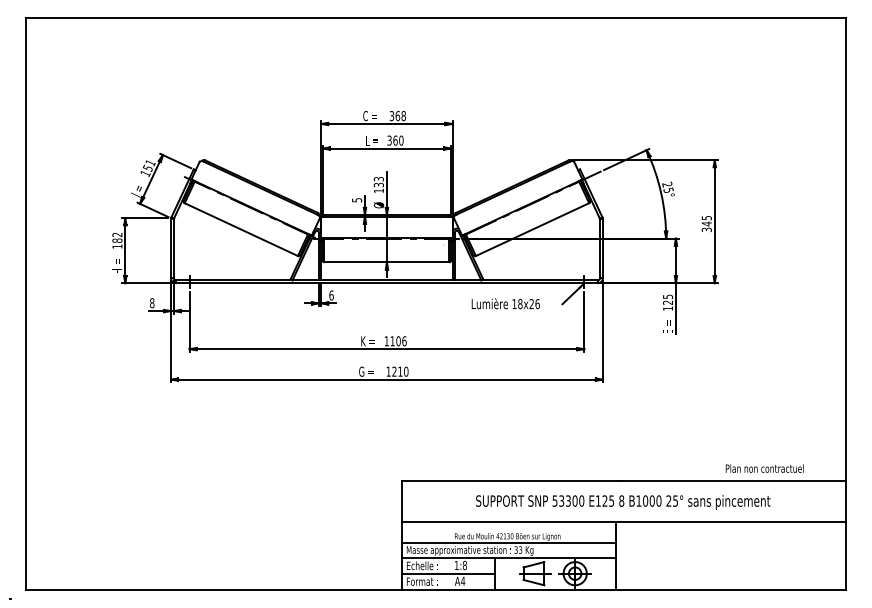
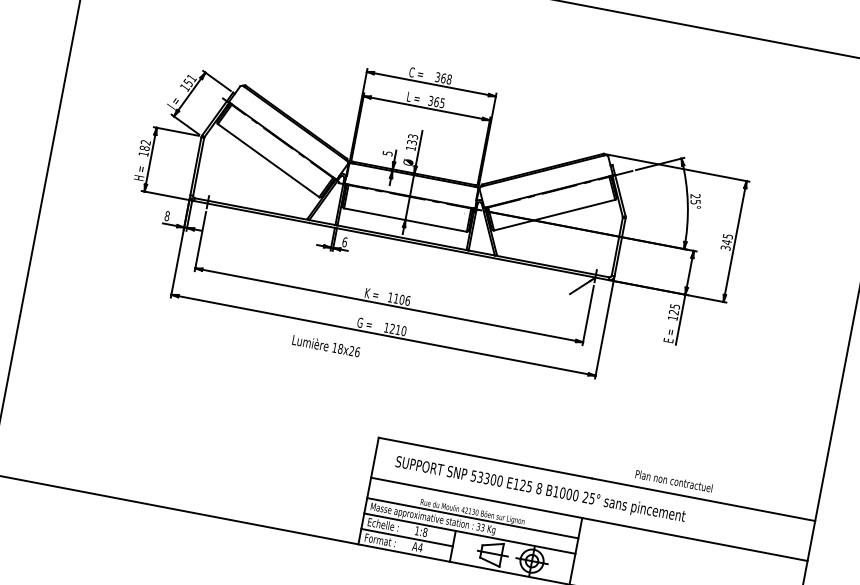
text: (401, 140) -> (442, 103), 360 -> 365
text: (505, 303) -> (326, 345), moved
text: (764, 468) -> (673, 481), moved
text: (623, 502) -> (540, 490), moved

